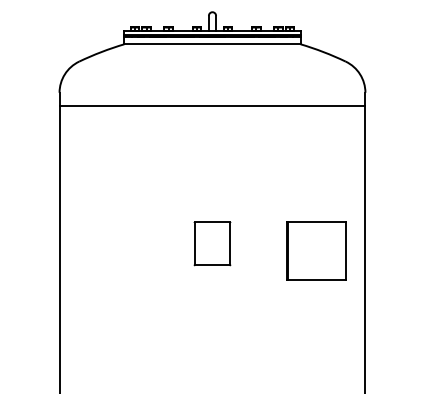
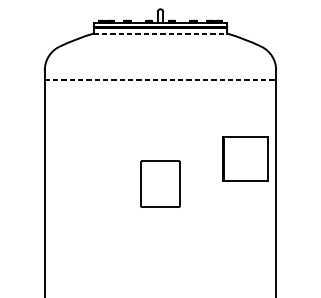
line: (212, 44) -> (160, 33), solid -> dashed
line: (212, 105) -> (160, 79), solid -> dashed
part: (212, 243) -> (160, 184), size x1.4
part: (316, 250) -> (245, 158), moved

